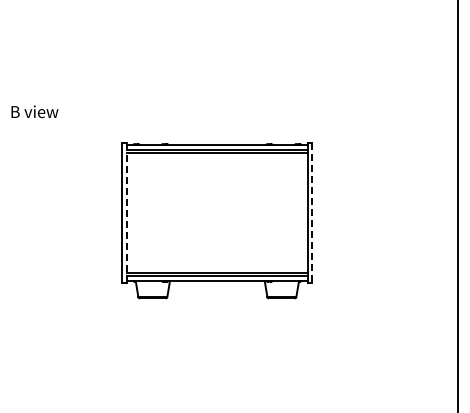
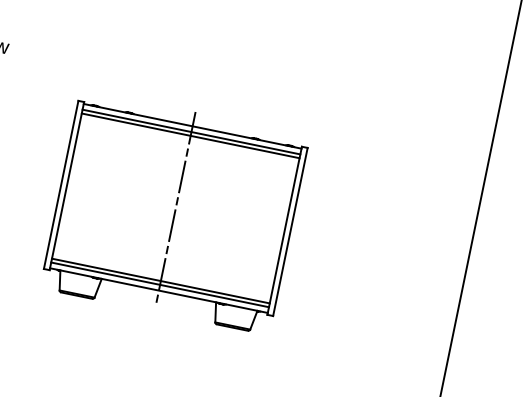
line: (127, 212) -> (67, 185), dashed -> solid
line: (217, 212) -> (176, 207), added
line: (312, 212) -> (290, 231), dashed -> solid

